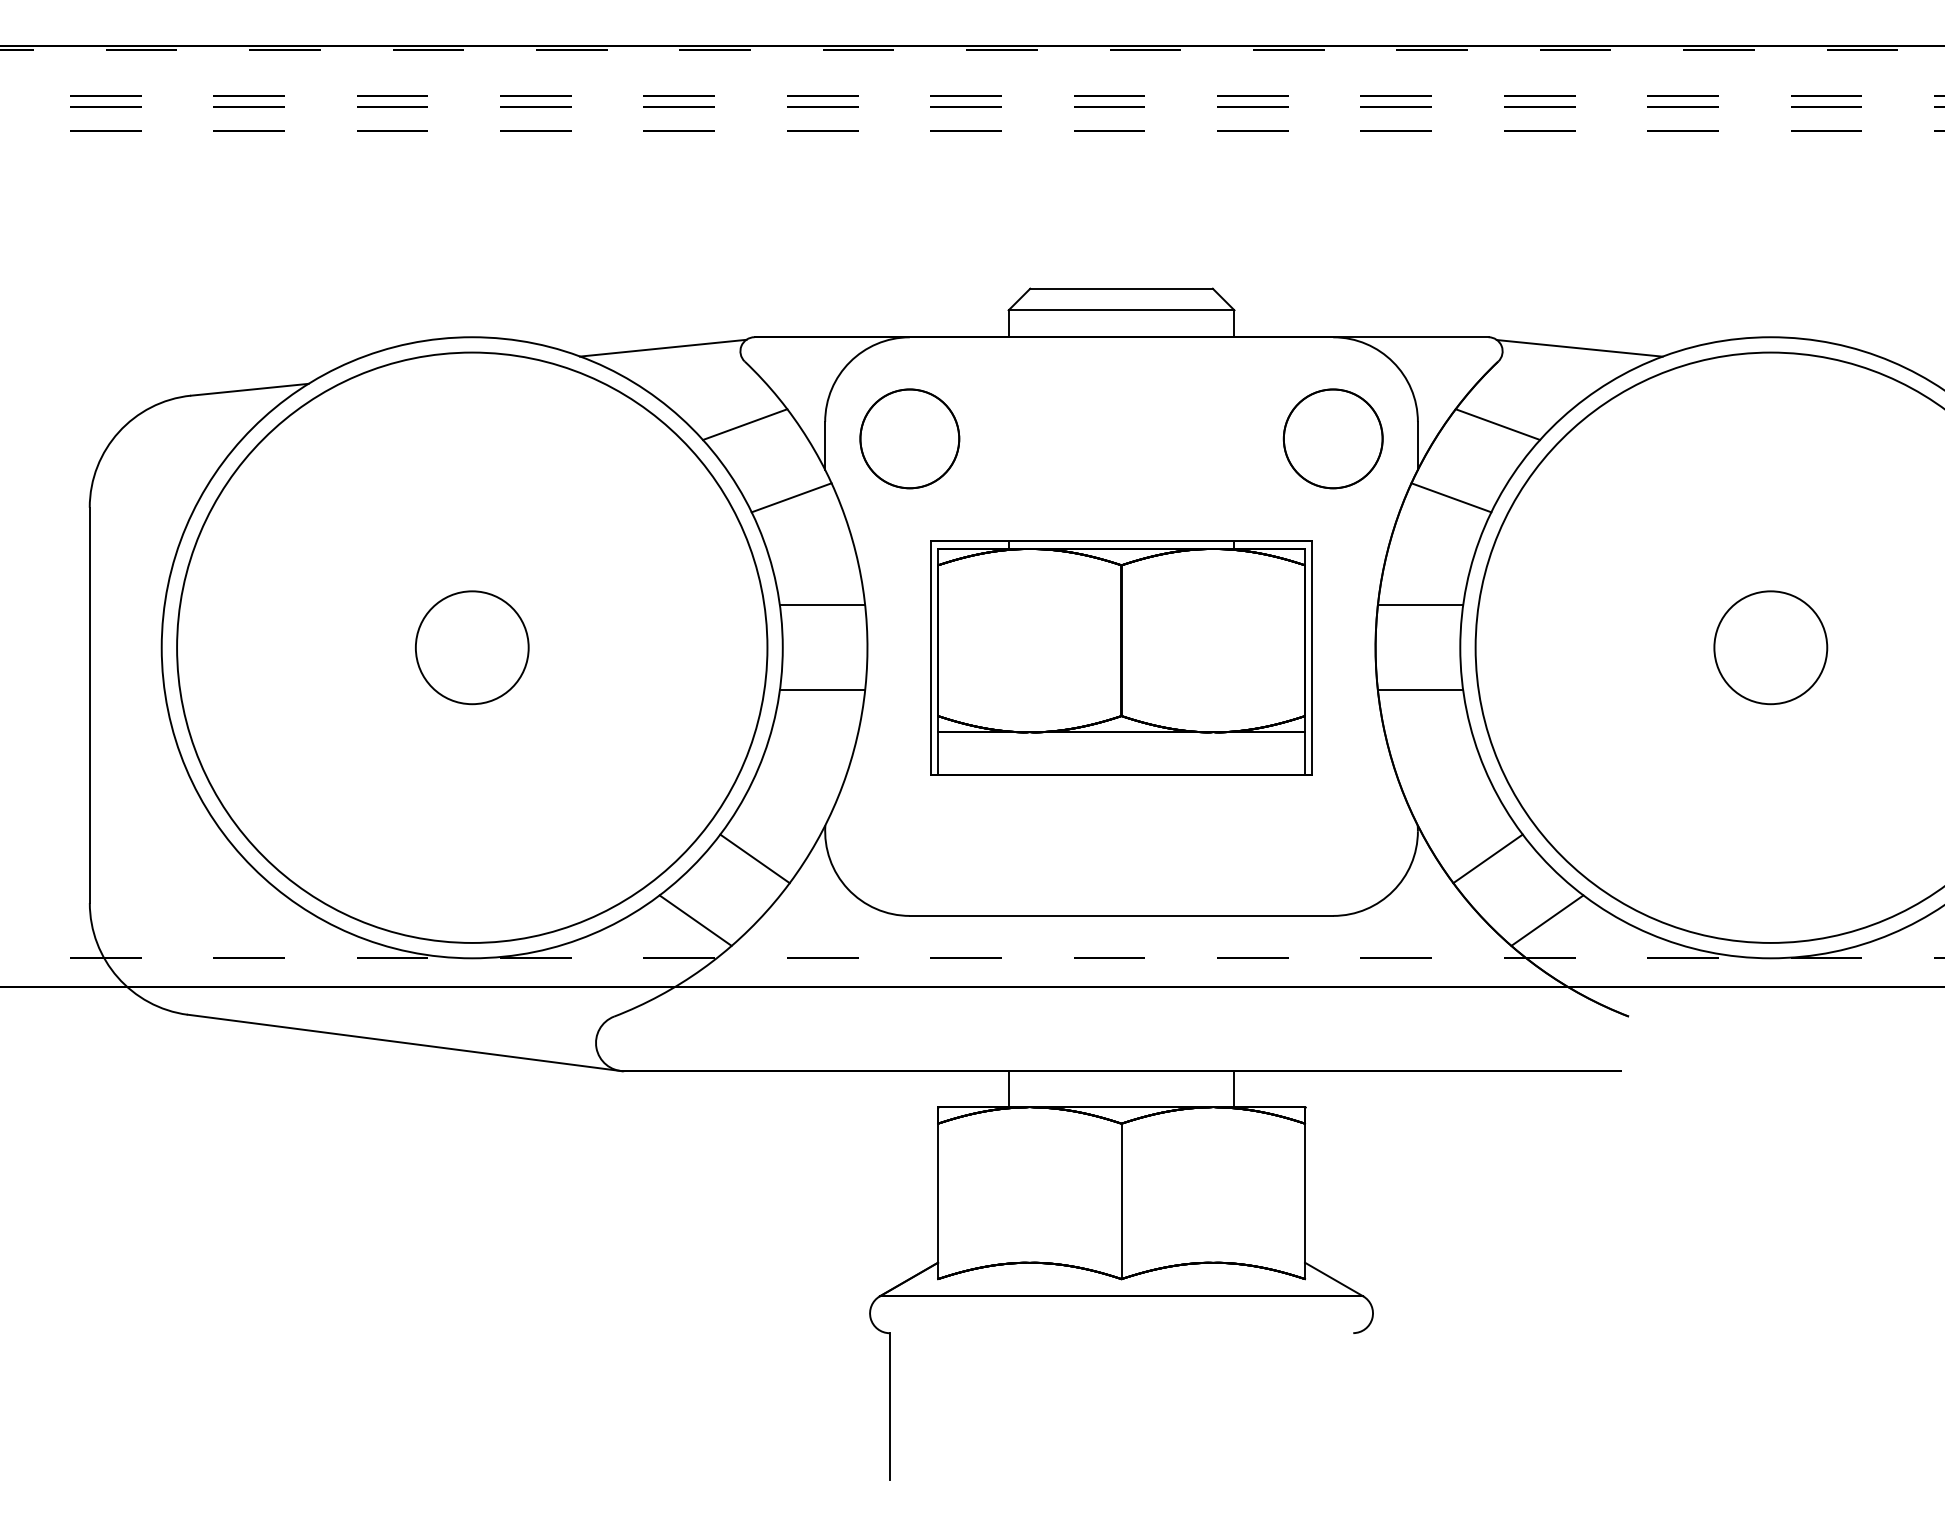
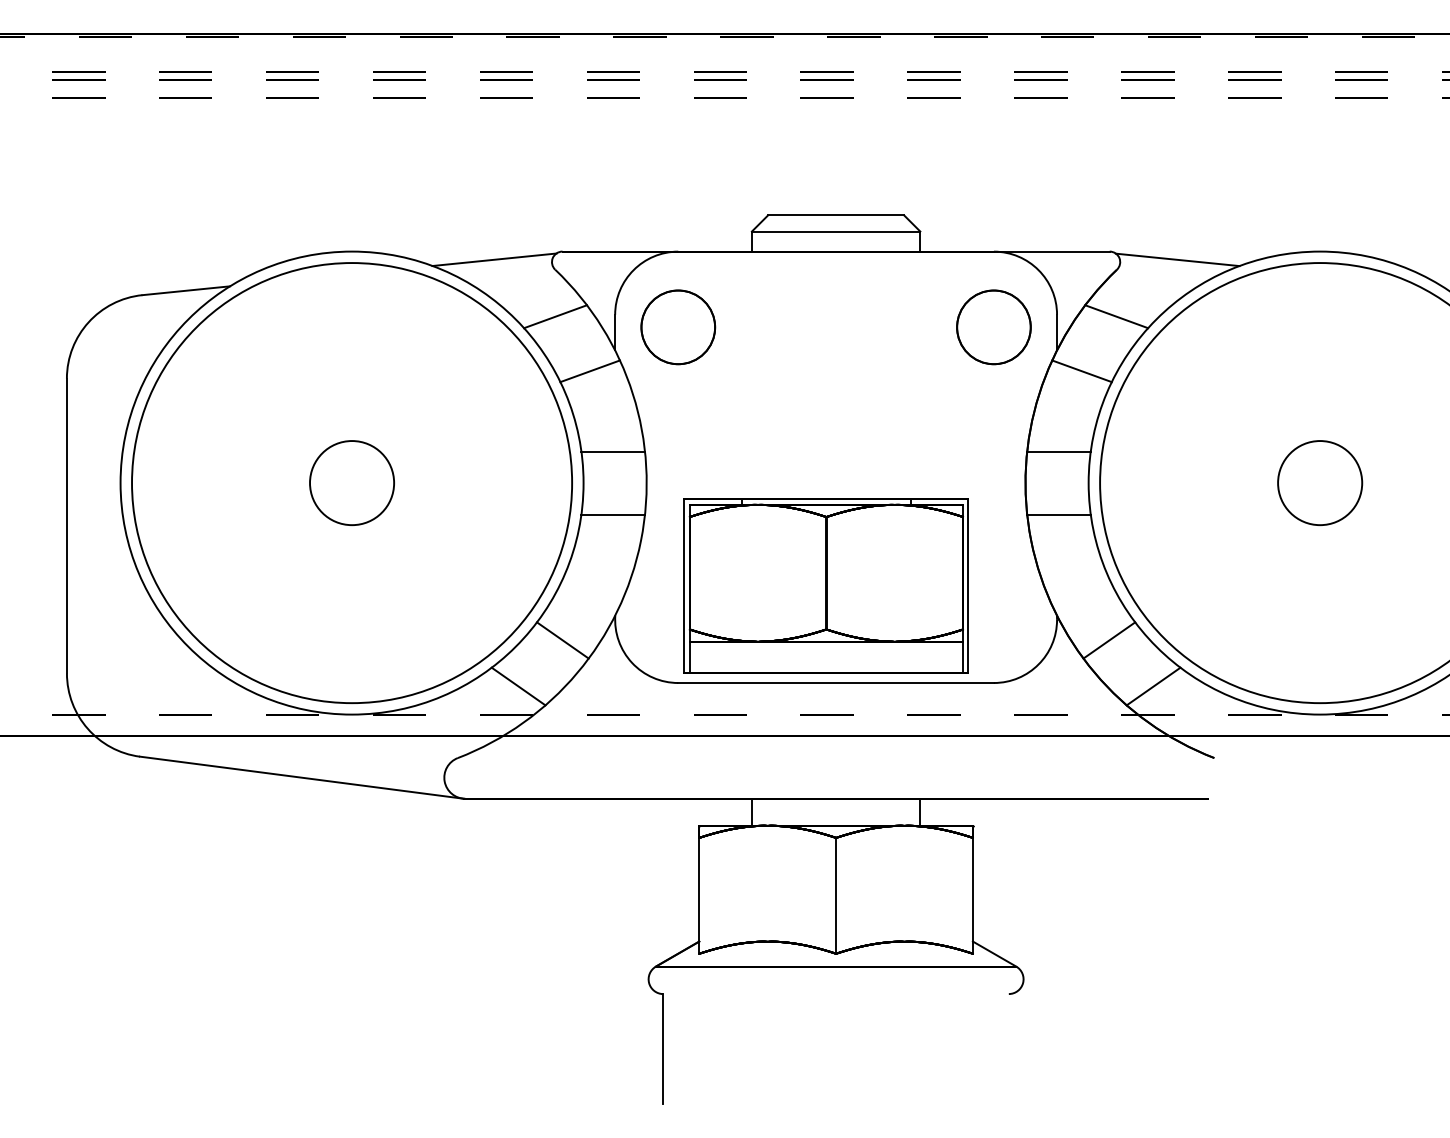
part: (1121, 657) -> (826, 585), moved

